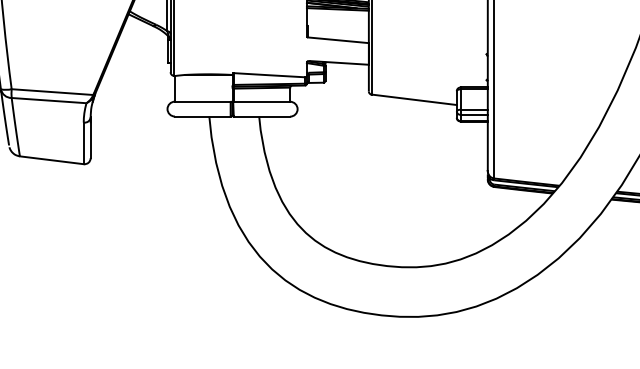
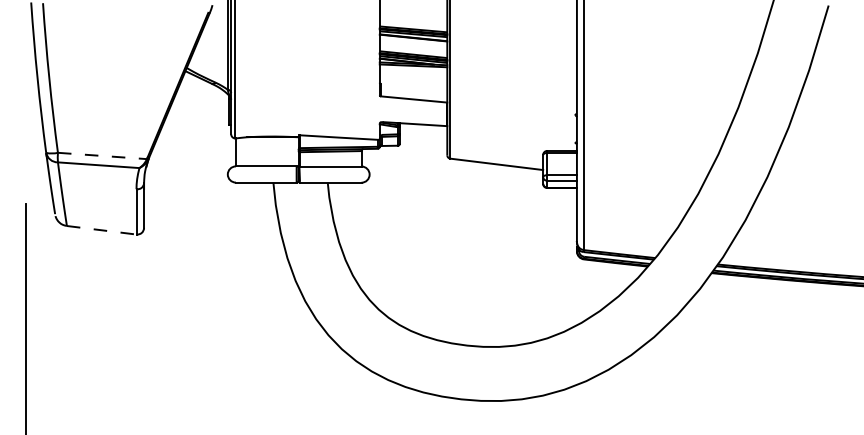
line: (52, 91) -> (102, 155), solid -> dashed
line: (52, 160) -> (102, 230), solid -> dashed

